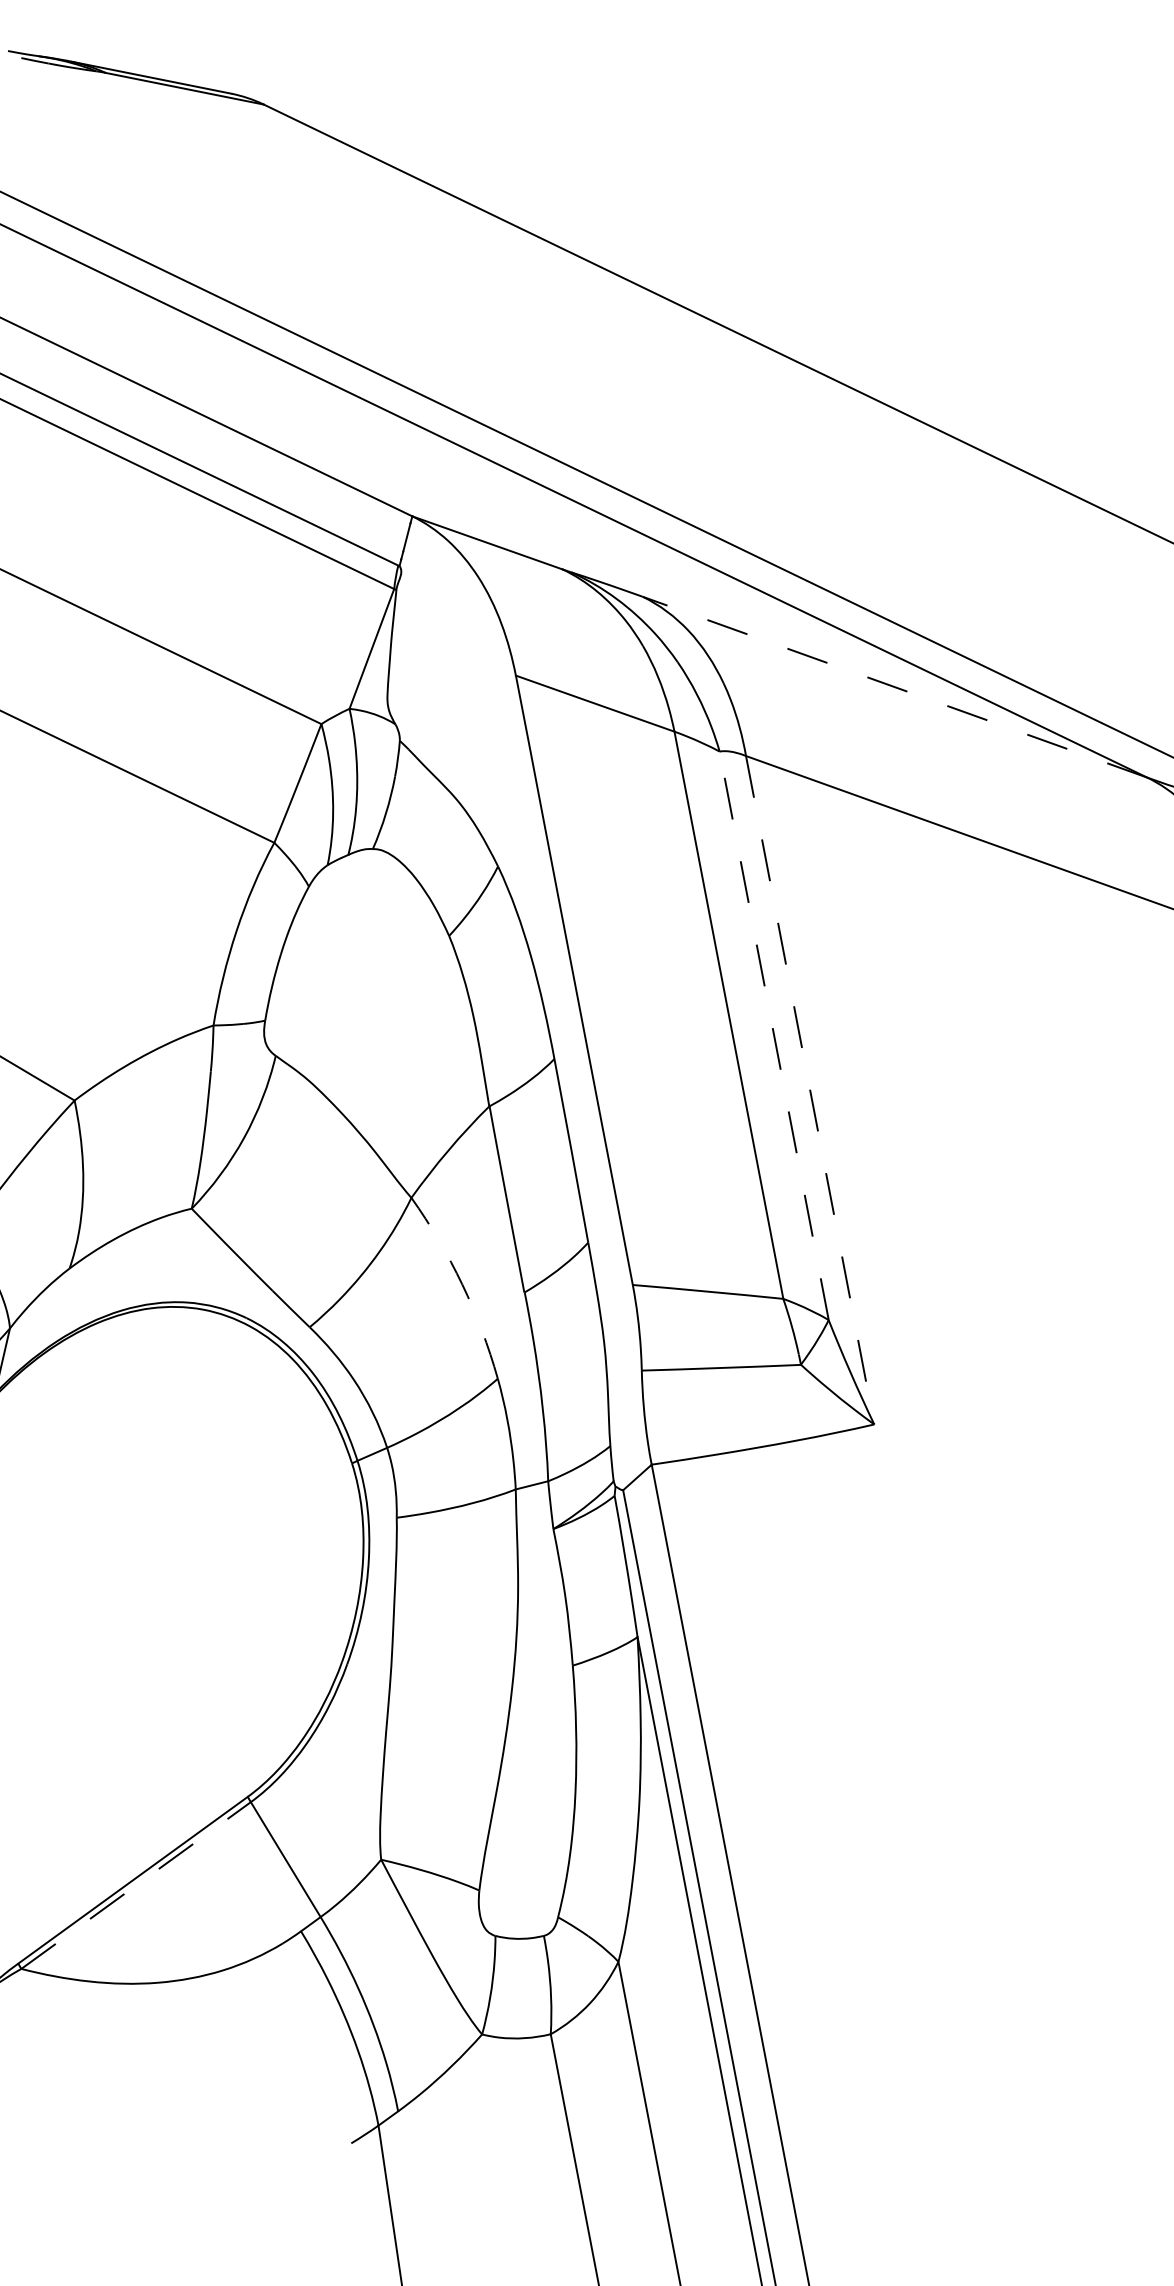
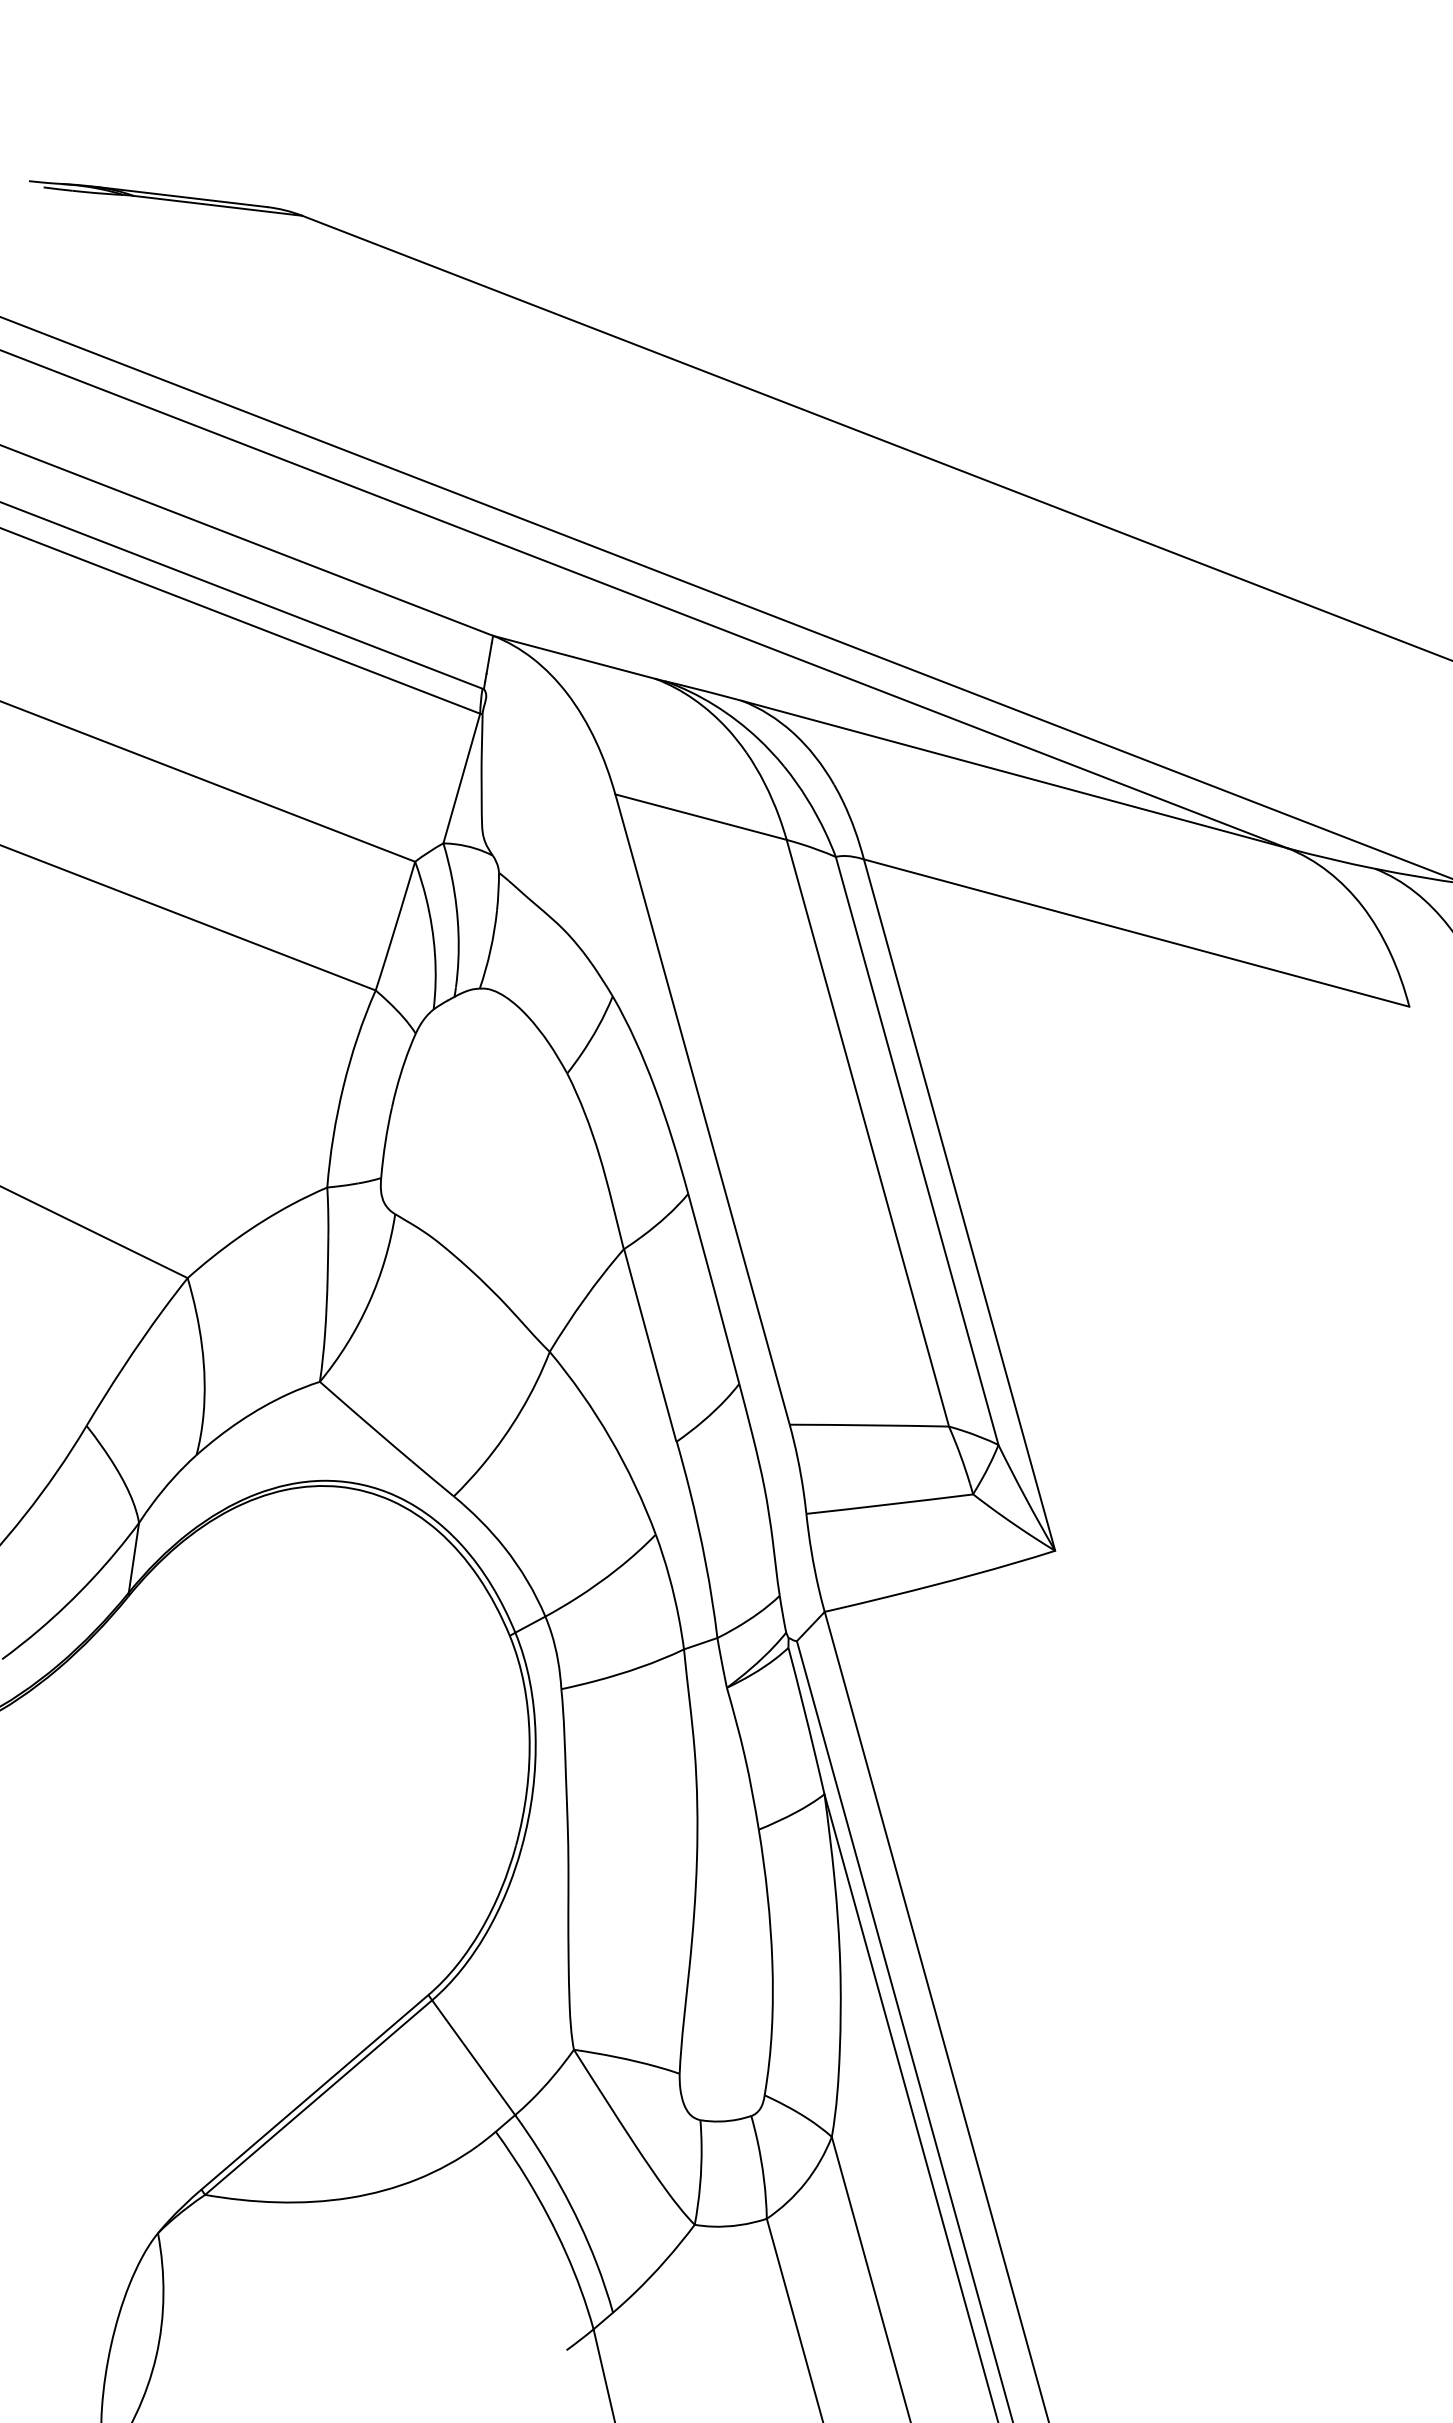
line: (894, 687) -> (1014, 774), dashed -> solid
line: (774, 1035) -> (917, 1150), dashed -> solid
line: (810, 1090) -> (959, 1205), dashed -> solid
arc: (462, 1284) -> (610, 1438), dashed -> solid
line: (136, 1885) -> (319, 2097), dashed -> solid

